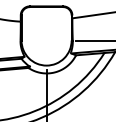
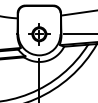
part: (46, 40) -> (39, 34), added

